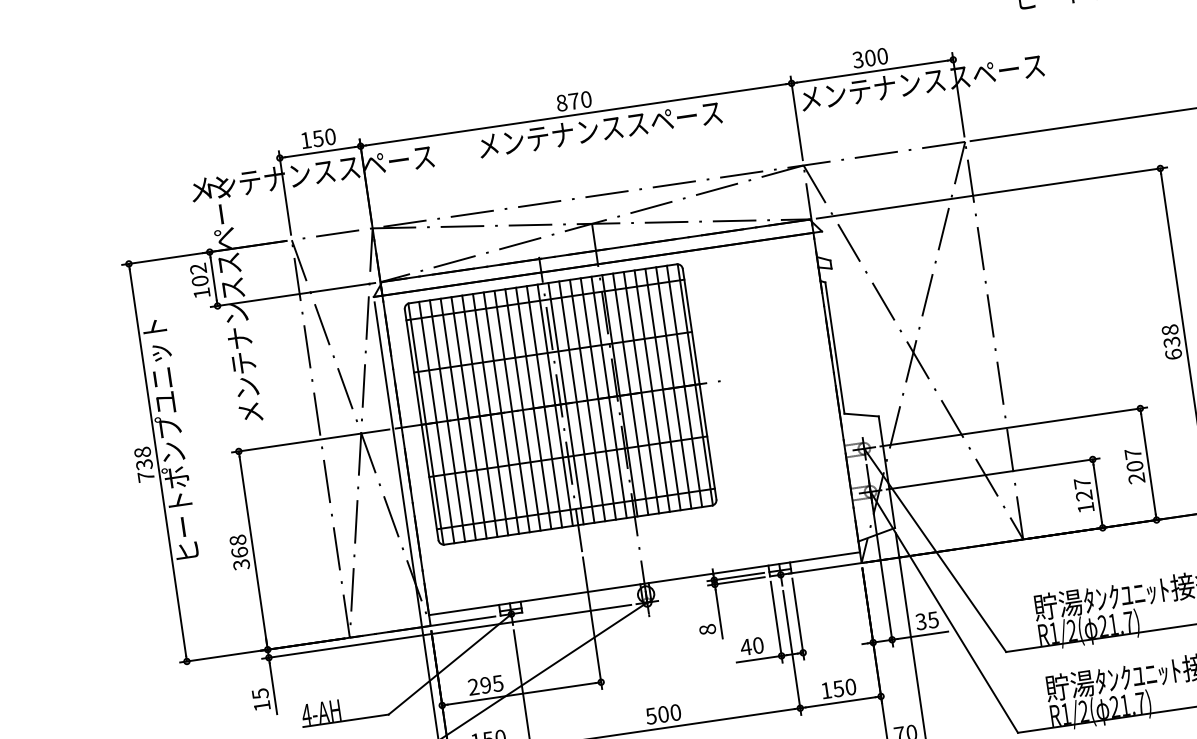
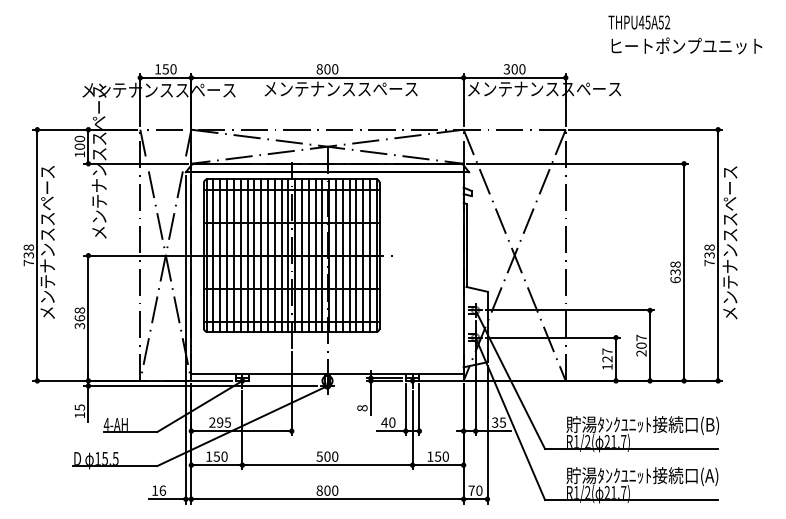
text: (574, 101) -> (327, 69), 870 -> 800
text: (197, 268) -> (79, 138), 102 -> 100
text: (169, 440) -> (46, 242), ヒートポンプユニット -> メンテナンススペース

